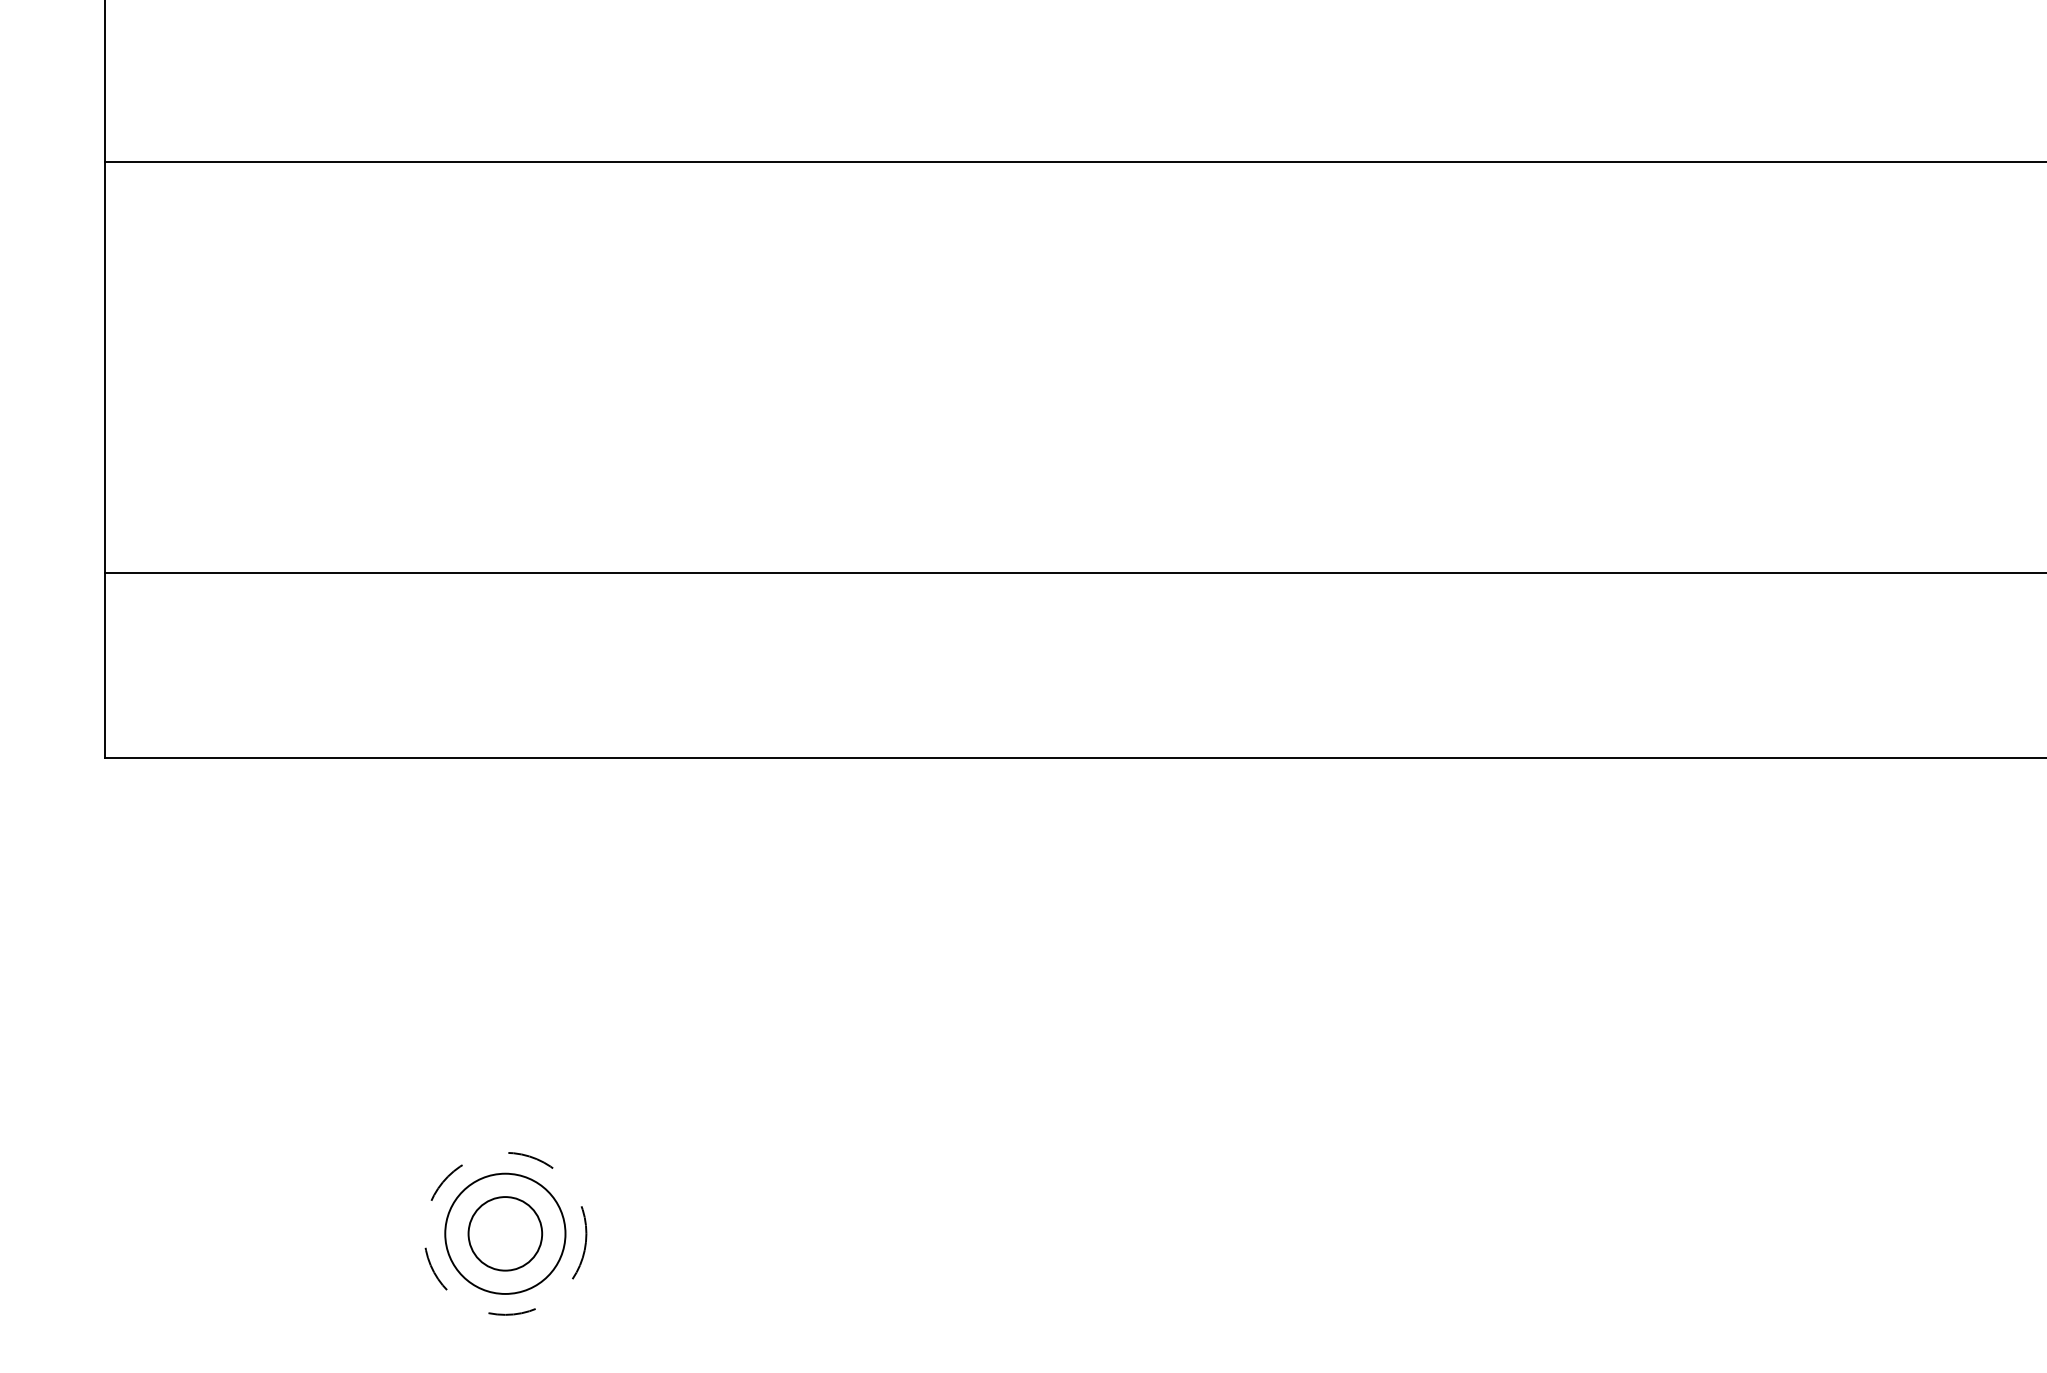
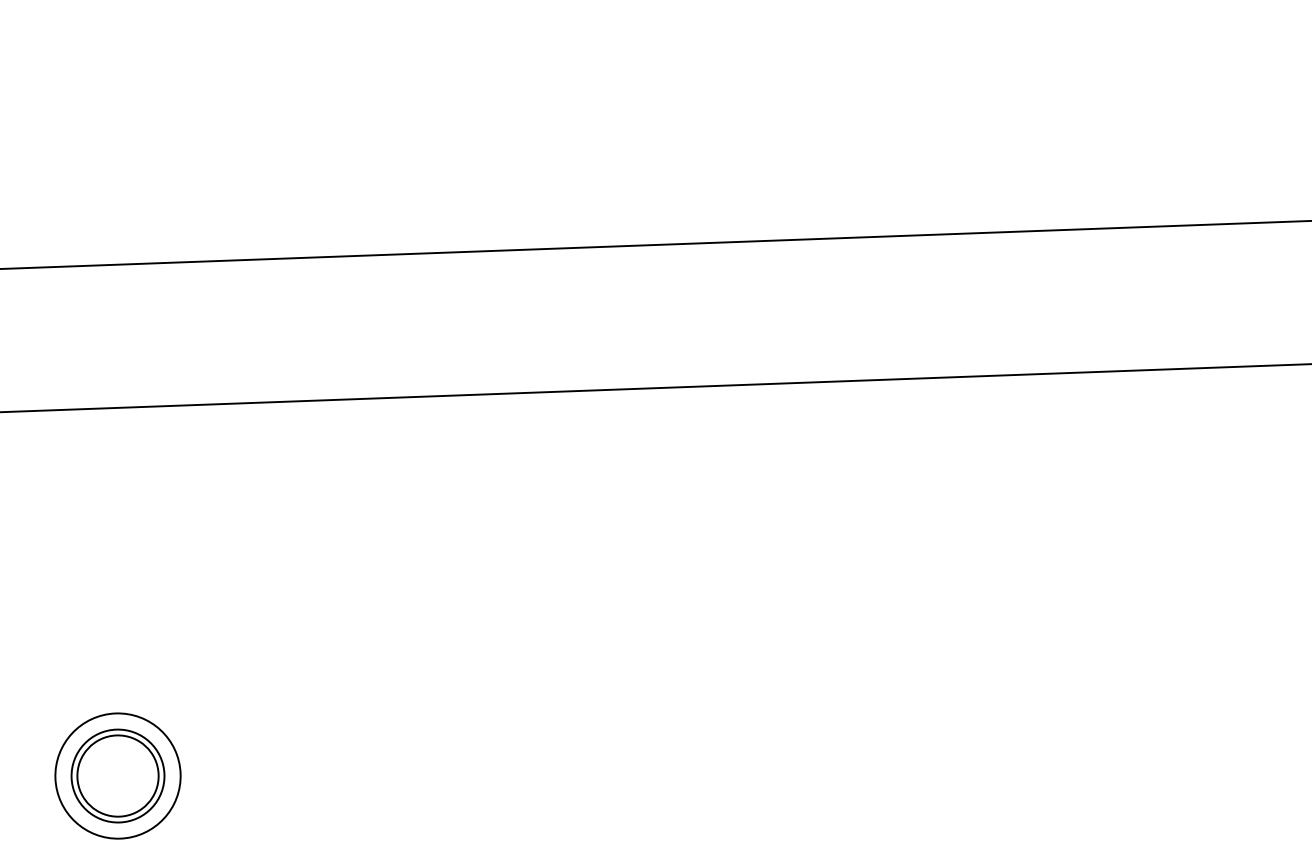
circle: (504, 1233) -> (117, 775), size x1.43
circle: (505, 1233) -> (118, 775), dashed -> solid

